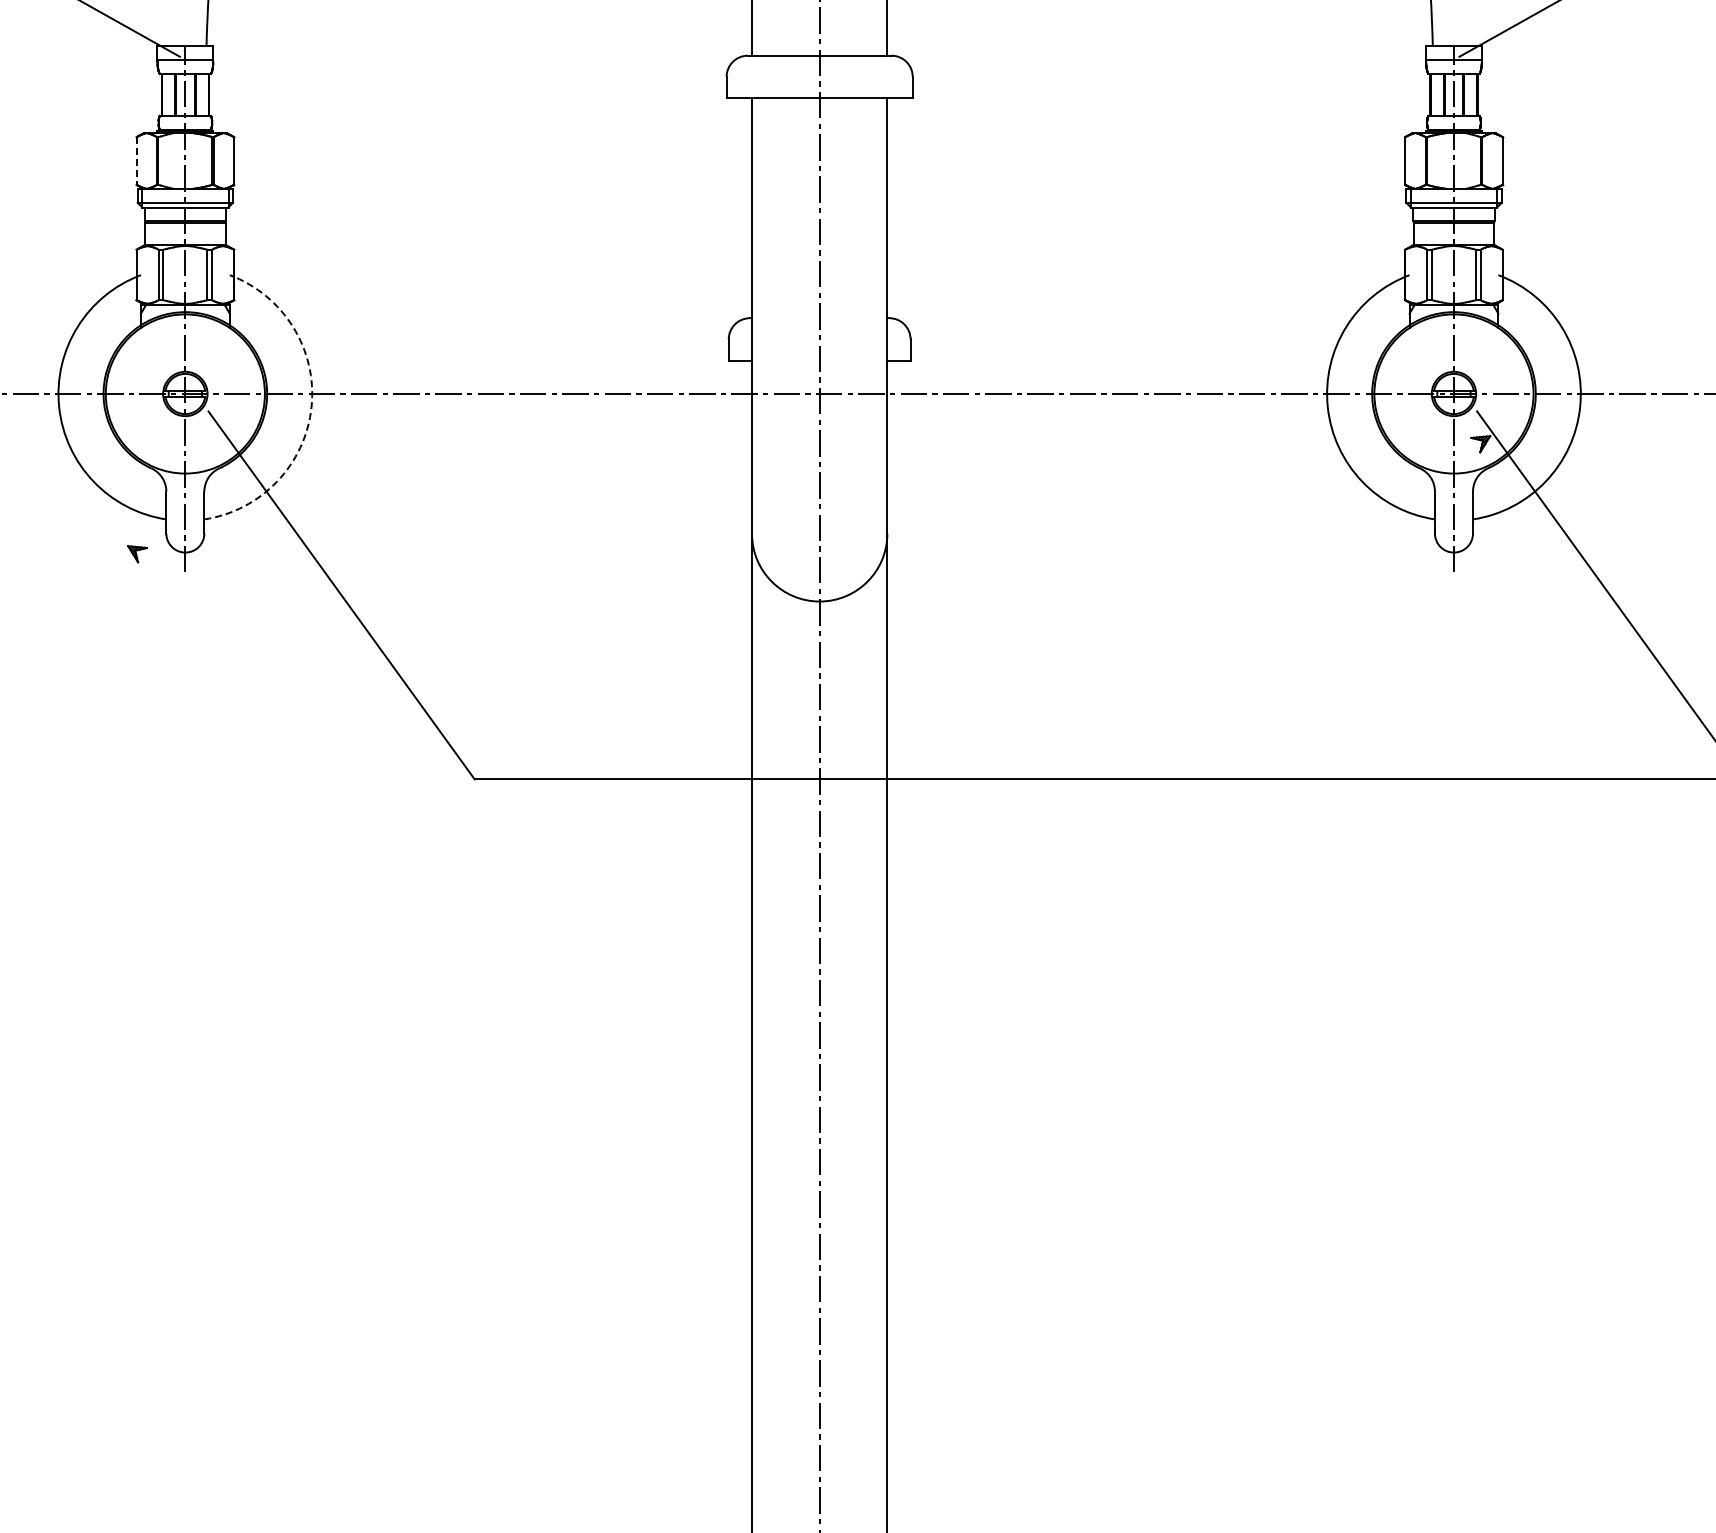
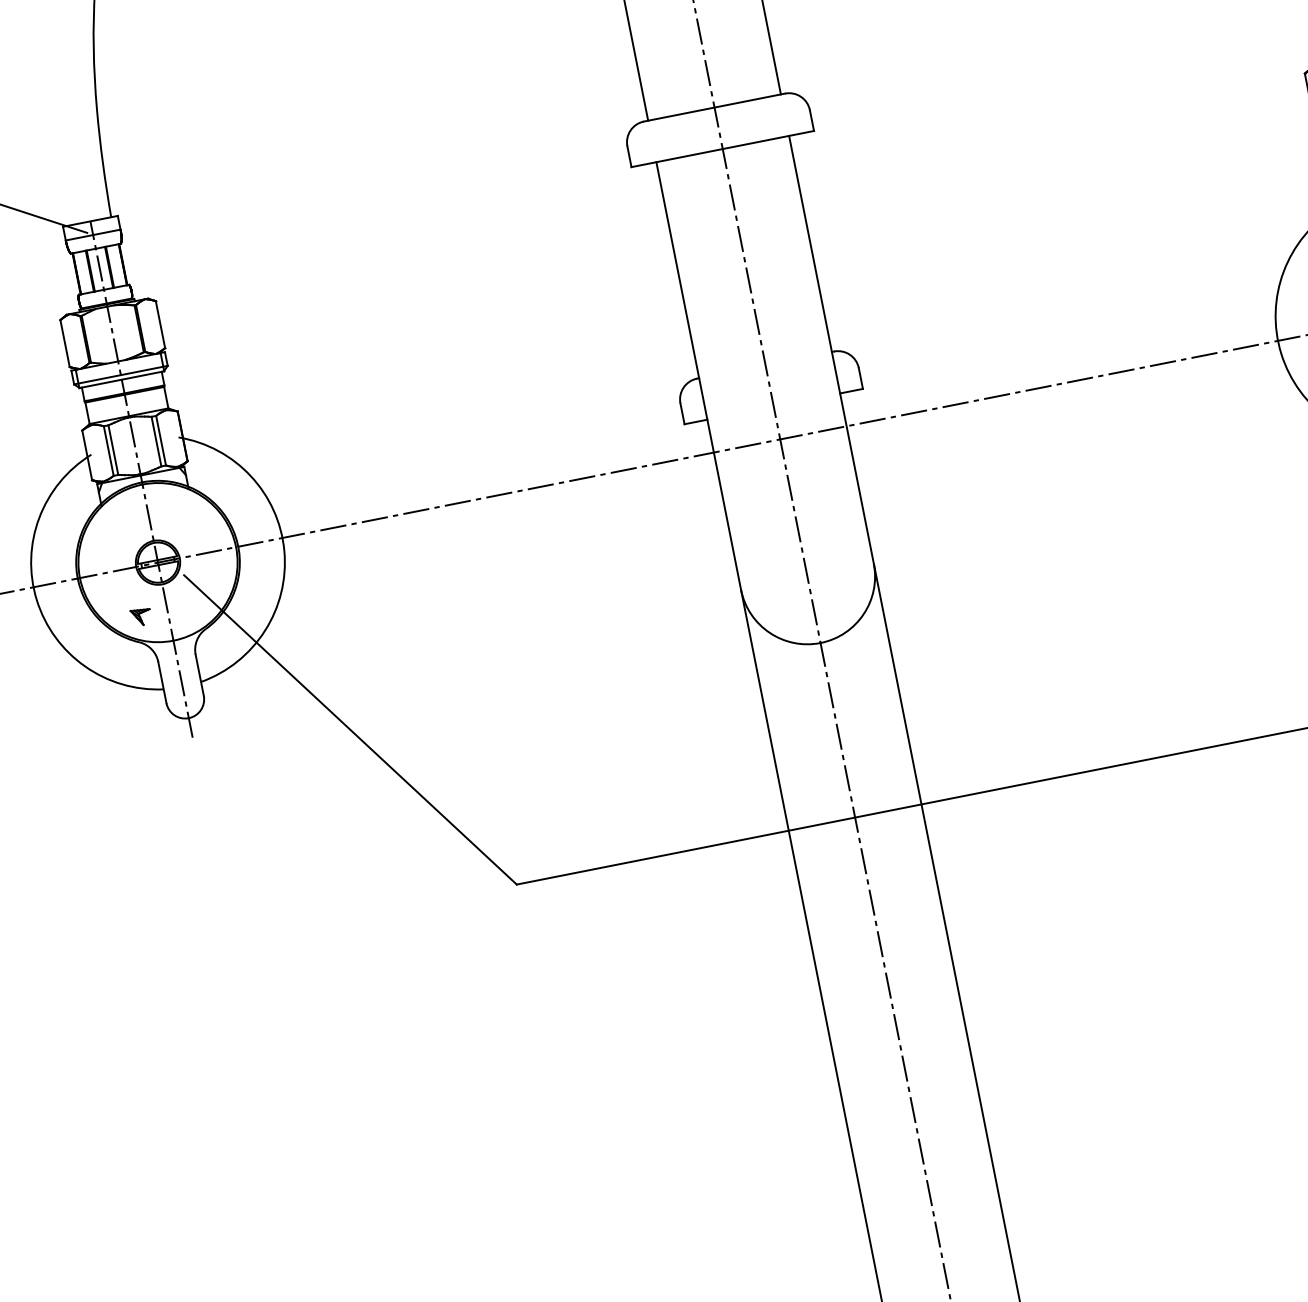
line: (136, 161) -> (64, 344), dashed -> solid
arc: (311, 407) -> (284, 551), dashed -> solid
part: (137, 554) -> (141, 617), moved

